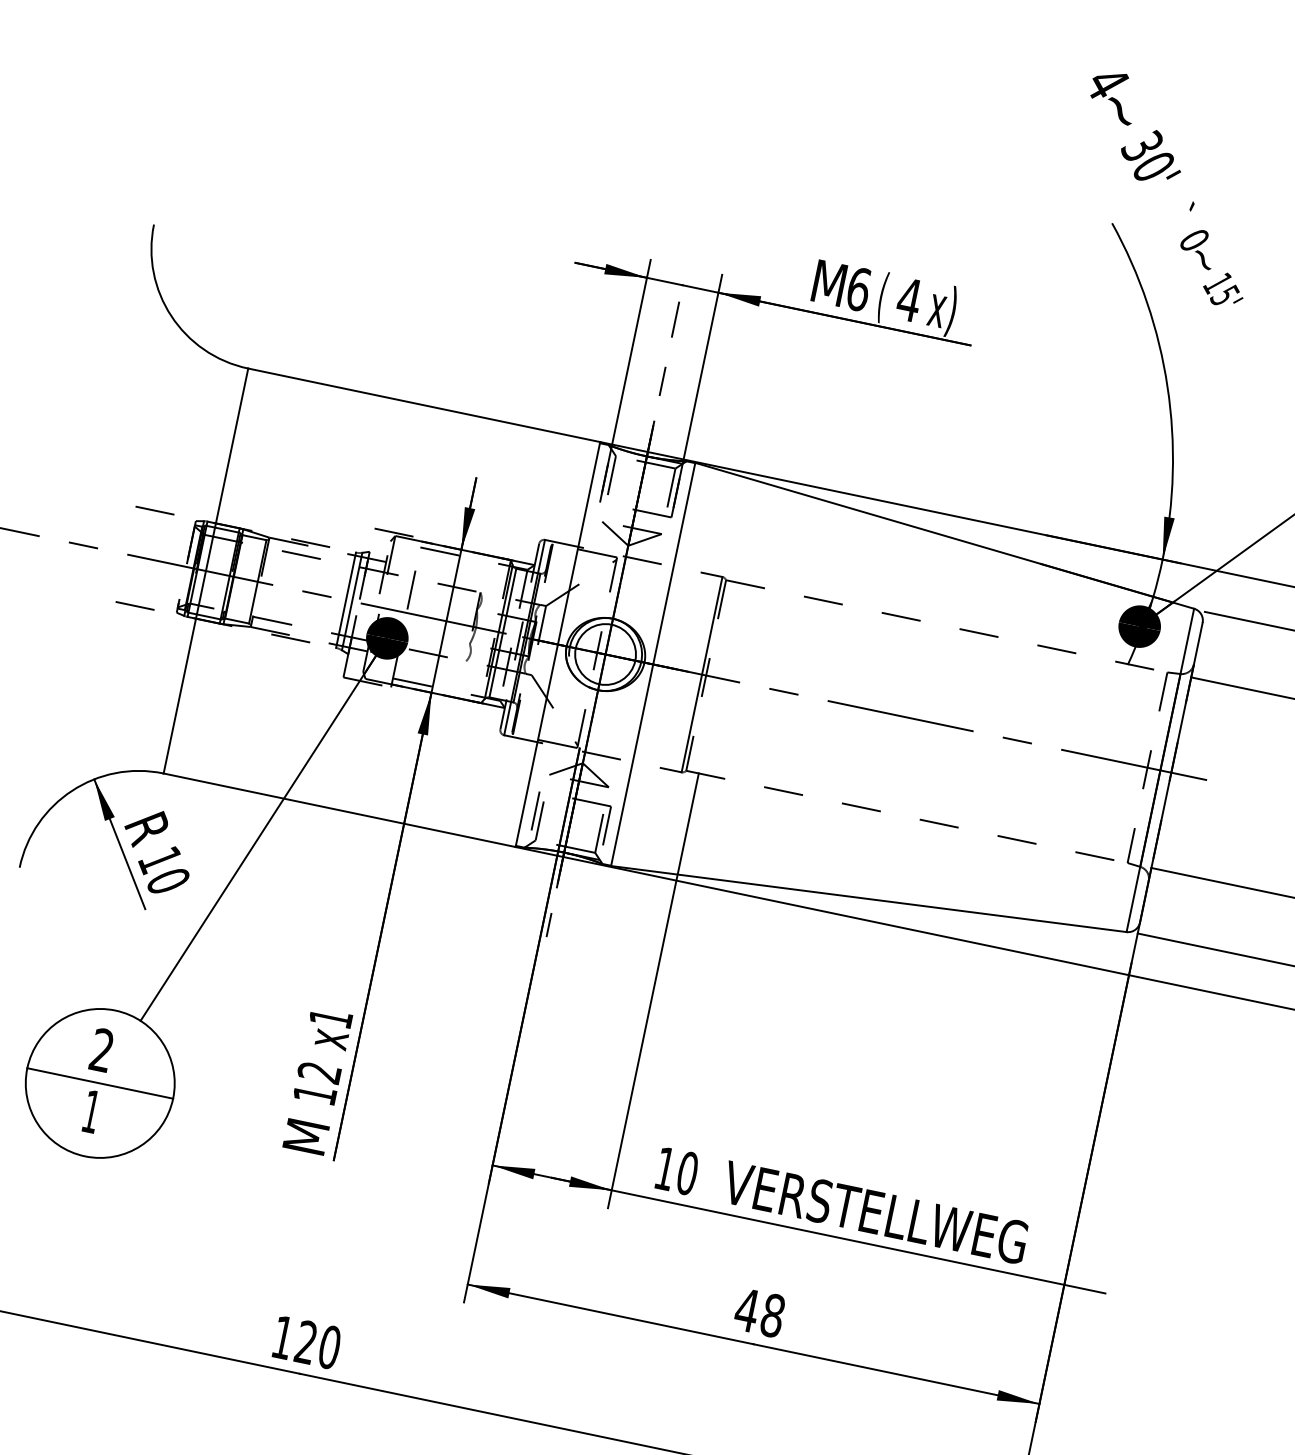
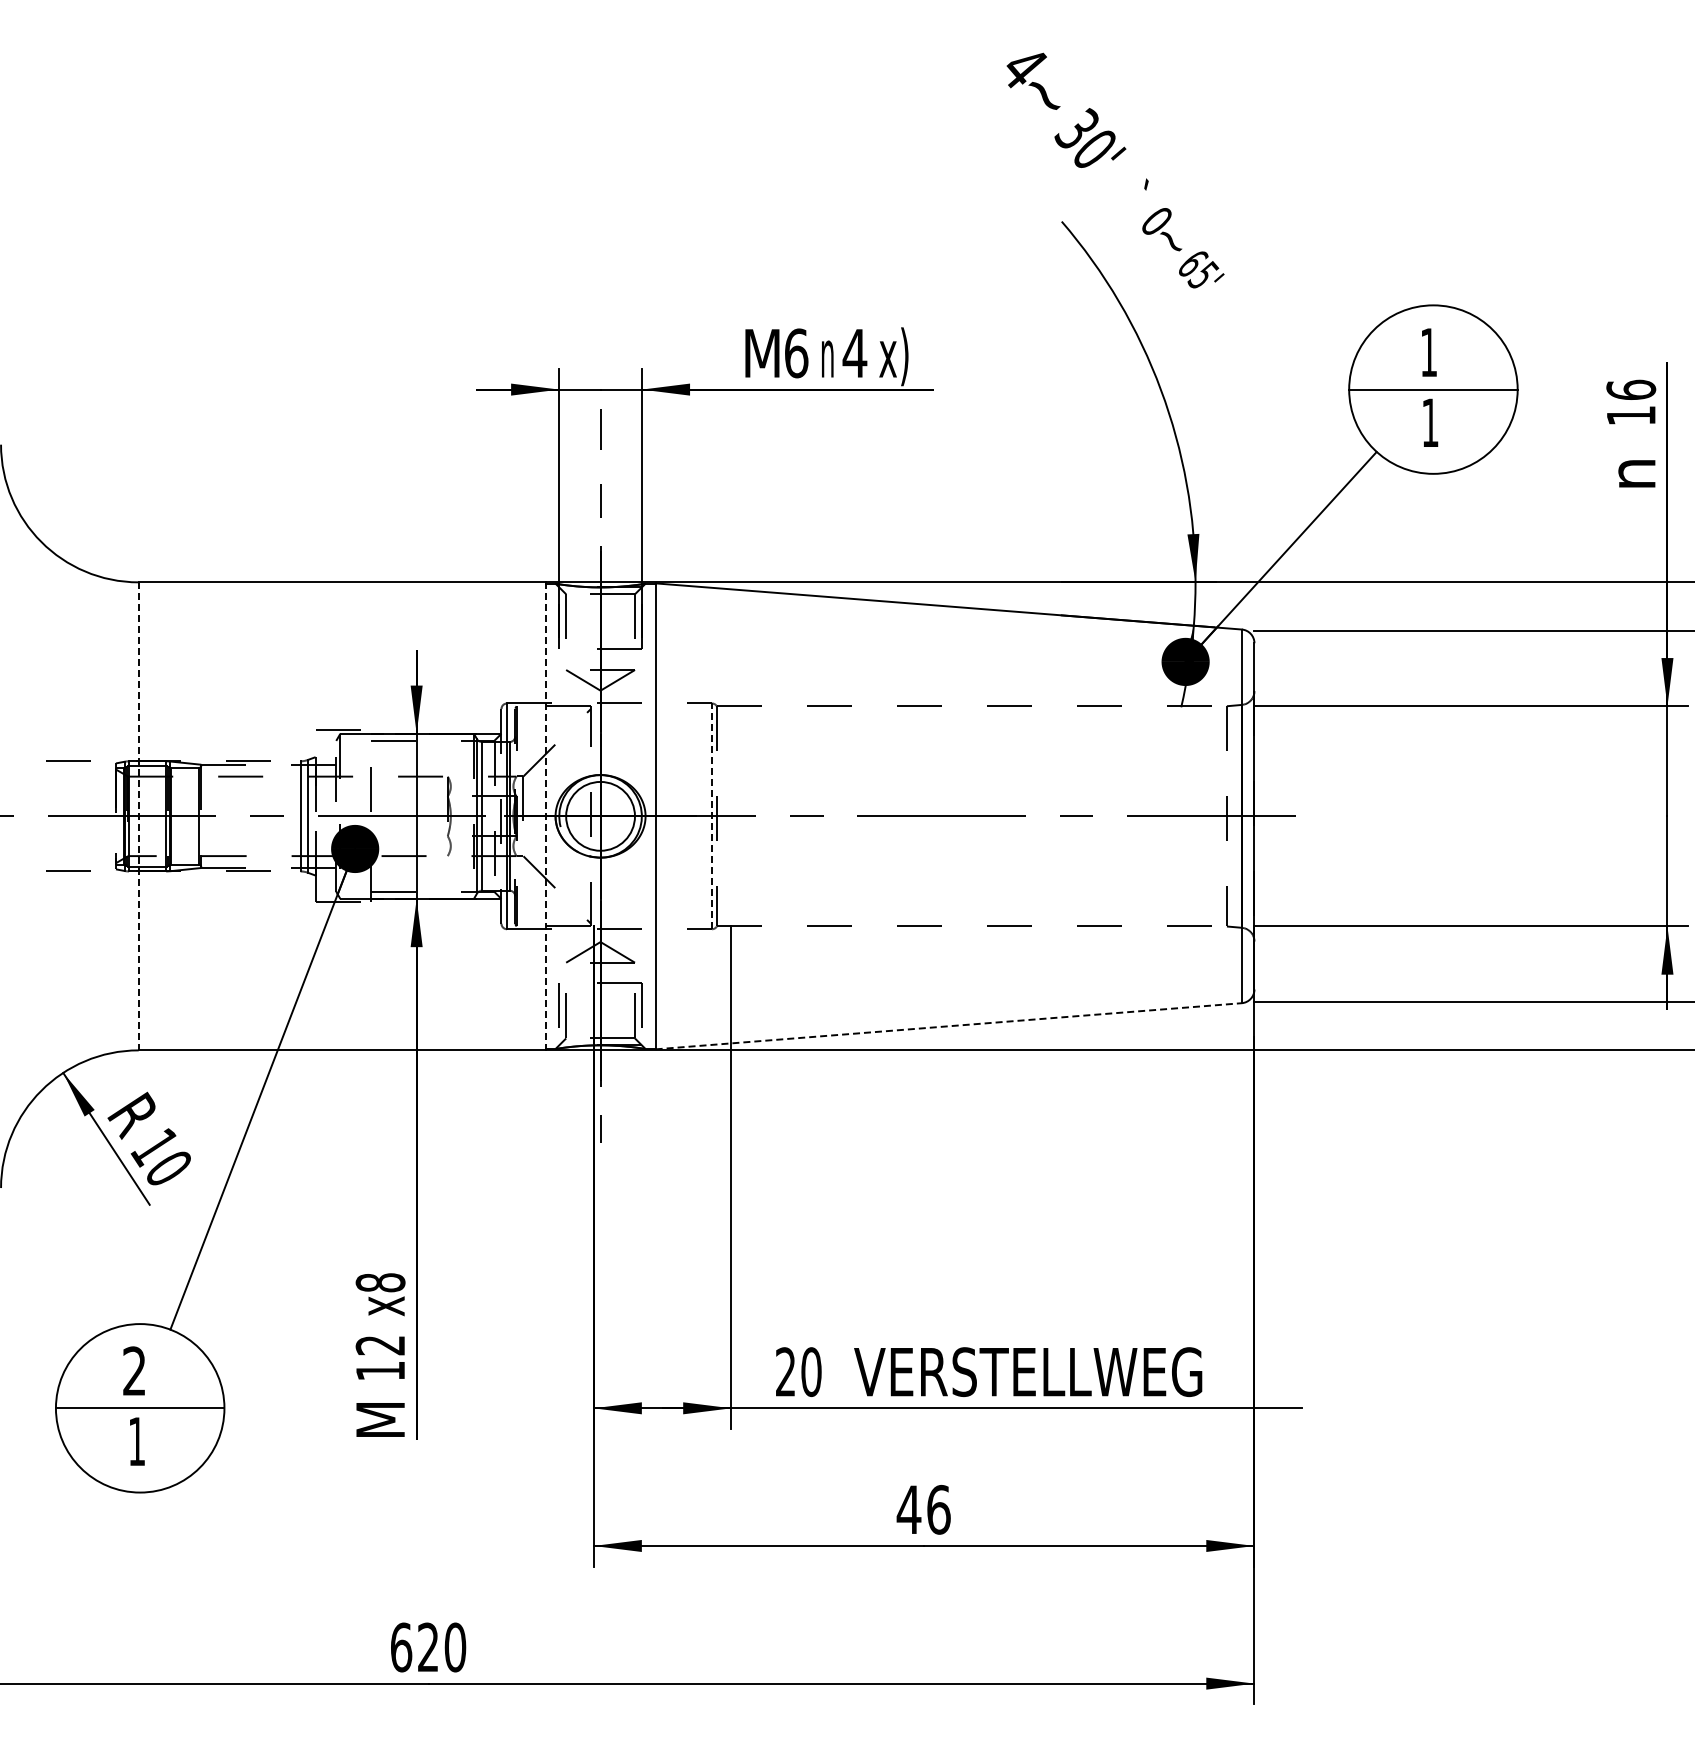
text: (1217, 283) -> (1192, 263), 15' -> 65'
text: (885, 297) -> (827, 356), ( -> n
line: (205, 571) -> (138, 816), solid -> dashed
line: (557, 644) -> (545, 816), solid -> dashed
line: (702, 674) -> (712, 816), solid -> dashed
line: (868, 899) -> (948, 1026), solid -> dashed
text: (330, 1018) -> (380, 1282), x1 -> x8
text: (665, 1168) -> (785, 1371), 10 -> 20
text: (772, 1315) -> (938, 1509), 48 -> 46
text: (283, 1337) -> (401, 1647), 120 -> 620

